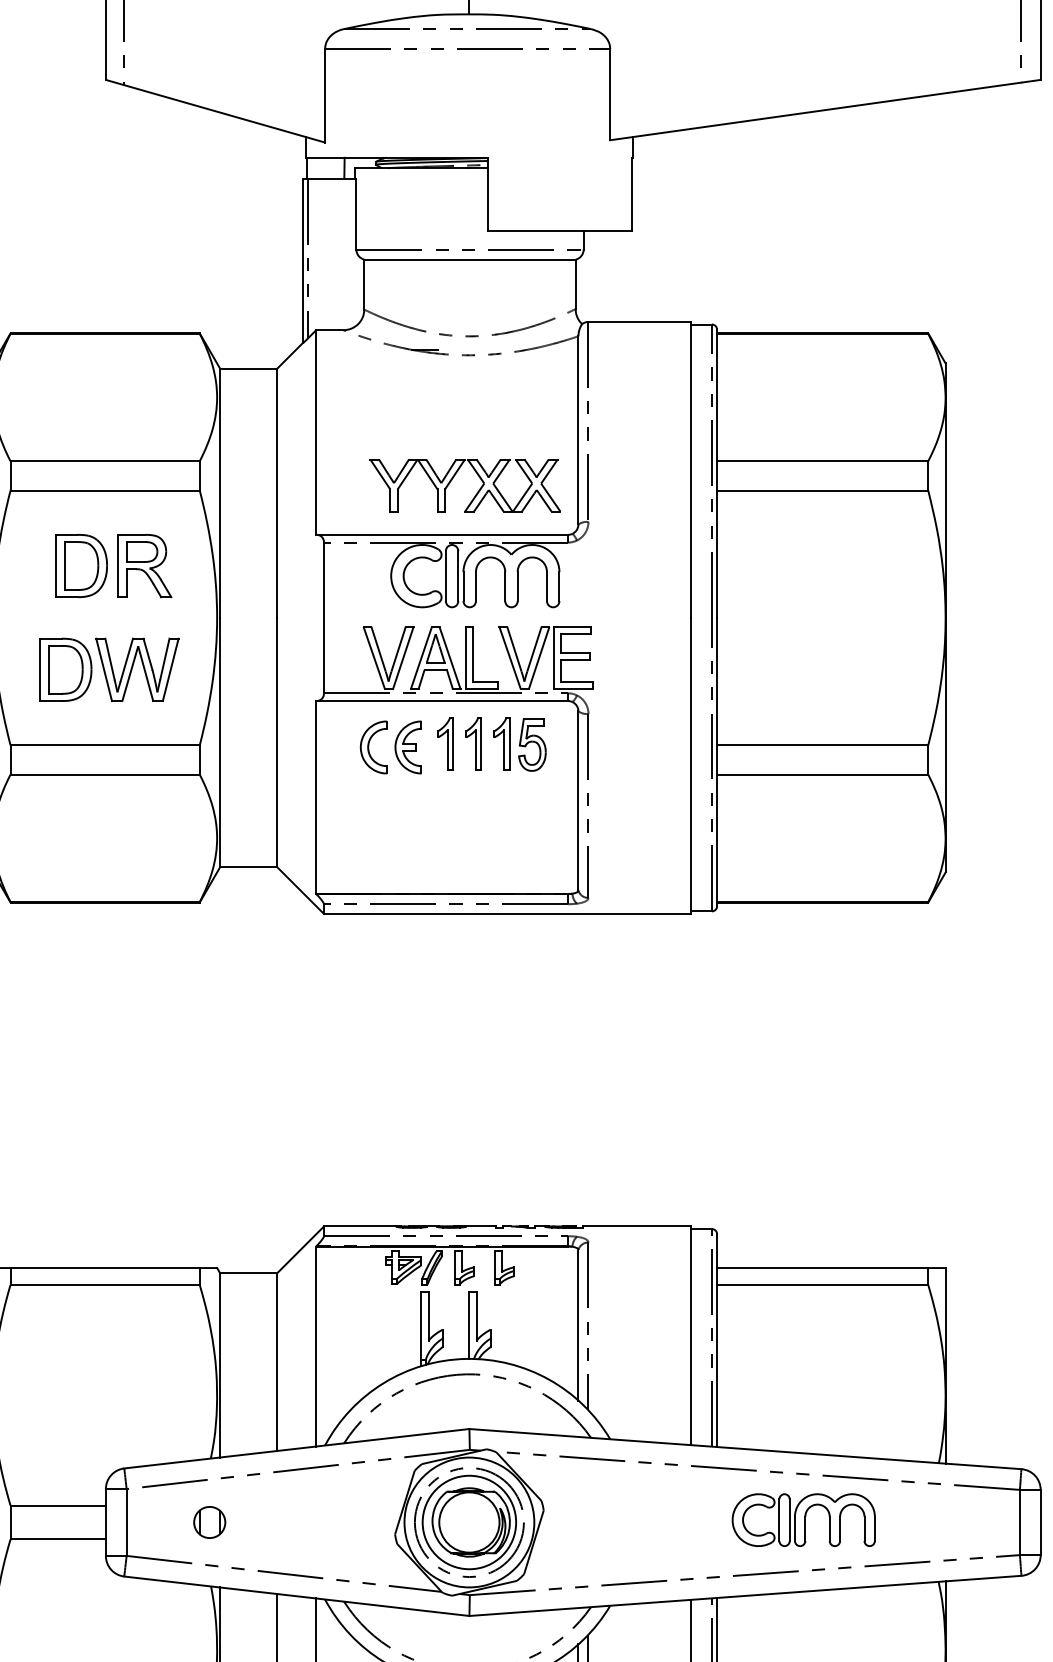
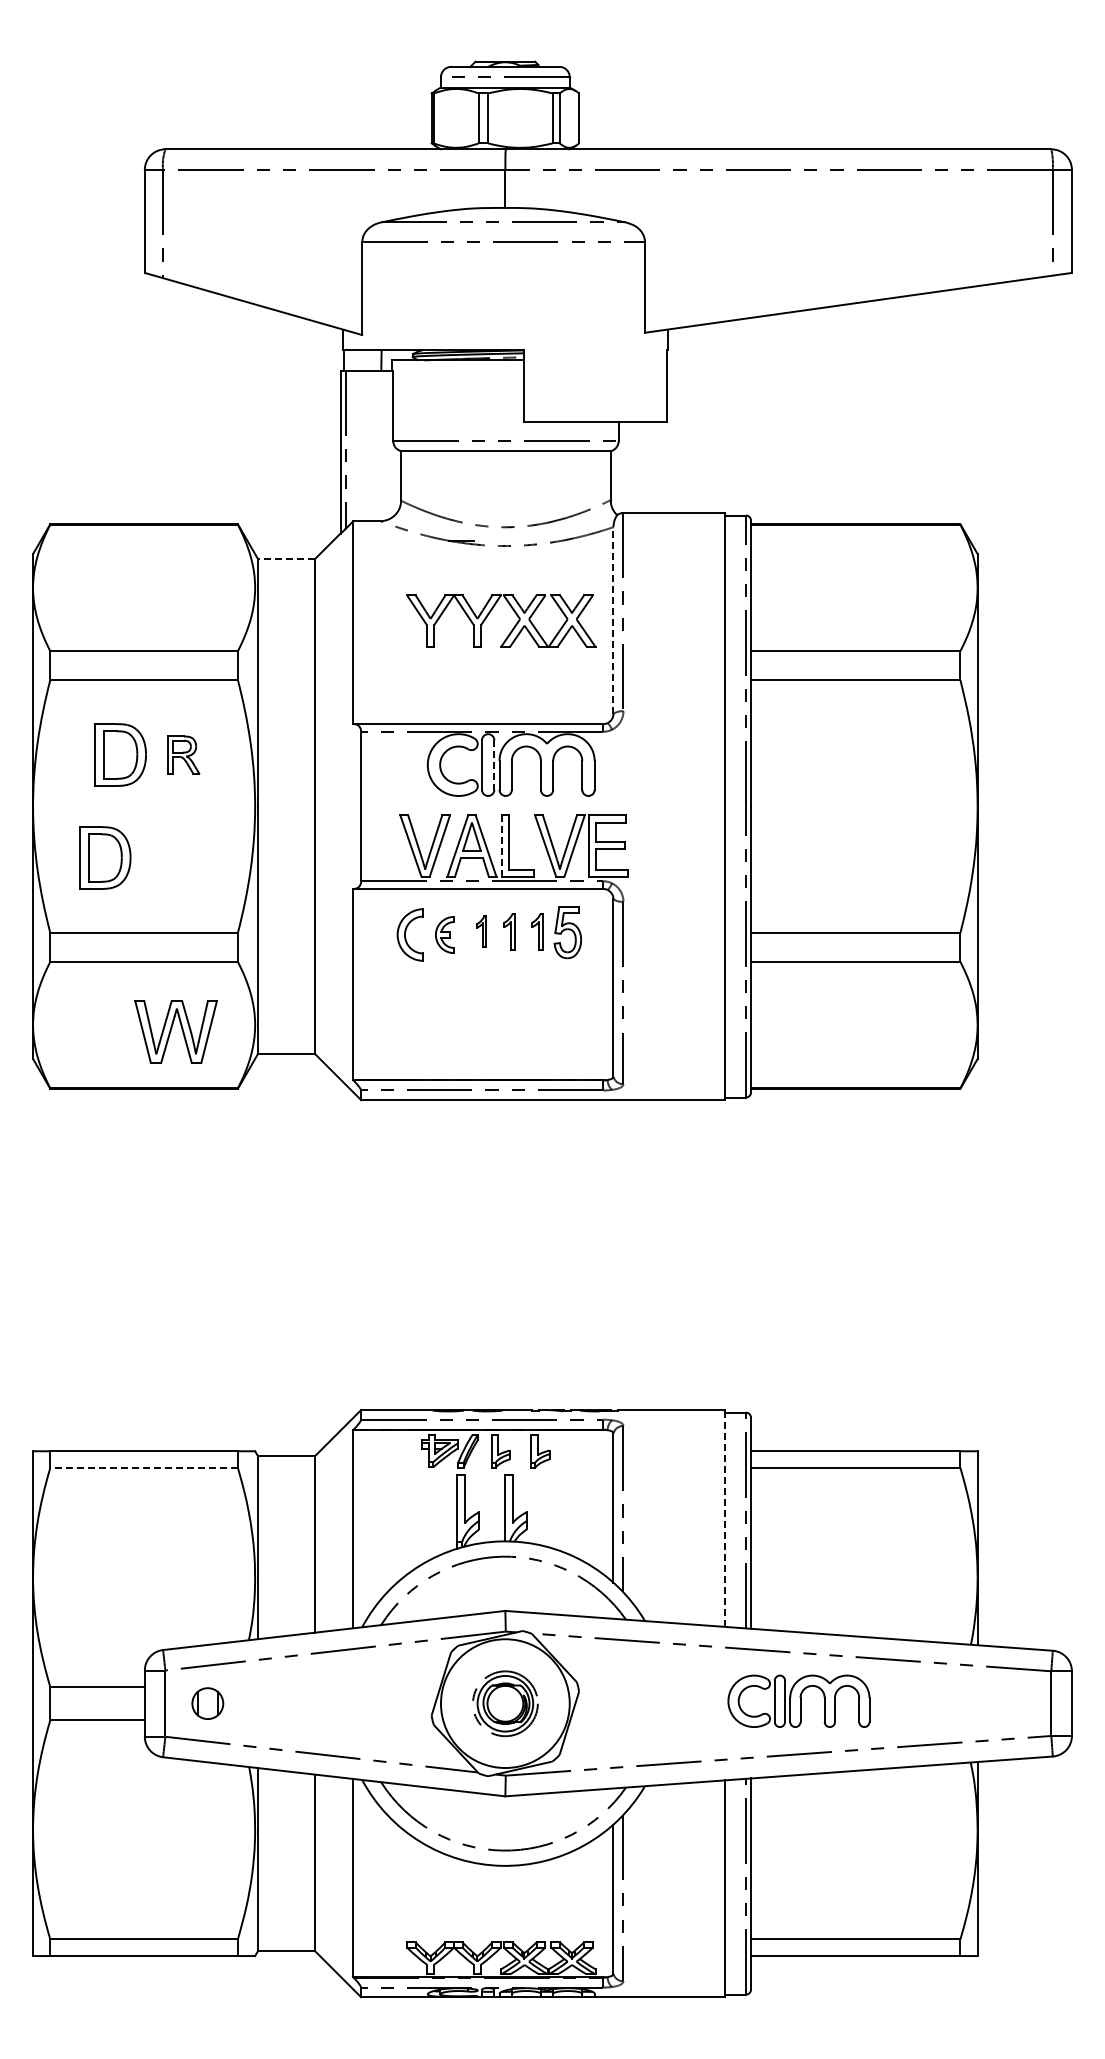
line: (247, 368) -> (285, 559), solid -> dashed
line: (578, 430) -> (613, 620), solid -> dashed
part: (453, 478) -> (489, 614), moved
part: (144, 565) -> (183, 754), size x0.6
line: (458, 576) -> (494, 765), solid -> dashed
line: (465, 658) -> (501, 846), solid -> dashed
part: (136, 669) -> (175, 1031), moved
part: (445, 743) -> (481, 931), size x0.6
part: (473, 743) -> (509, 931), size x0.7
part: (501, 743) -> (537, 931), size x0.7
part: (408, 746) -> (444, 934), size x0.7
line: (105, 1285) -> (144, 1468), solid -> dashed
line: (691, 1334) -> (725, 1517), solid -> dashed
part: (803, 1519) -> (798, 1700), moved
part: (209, 1522) -> (207, 1703), moved
part: (469, 1522) -> (505, 1703), size x0.6

